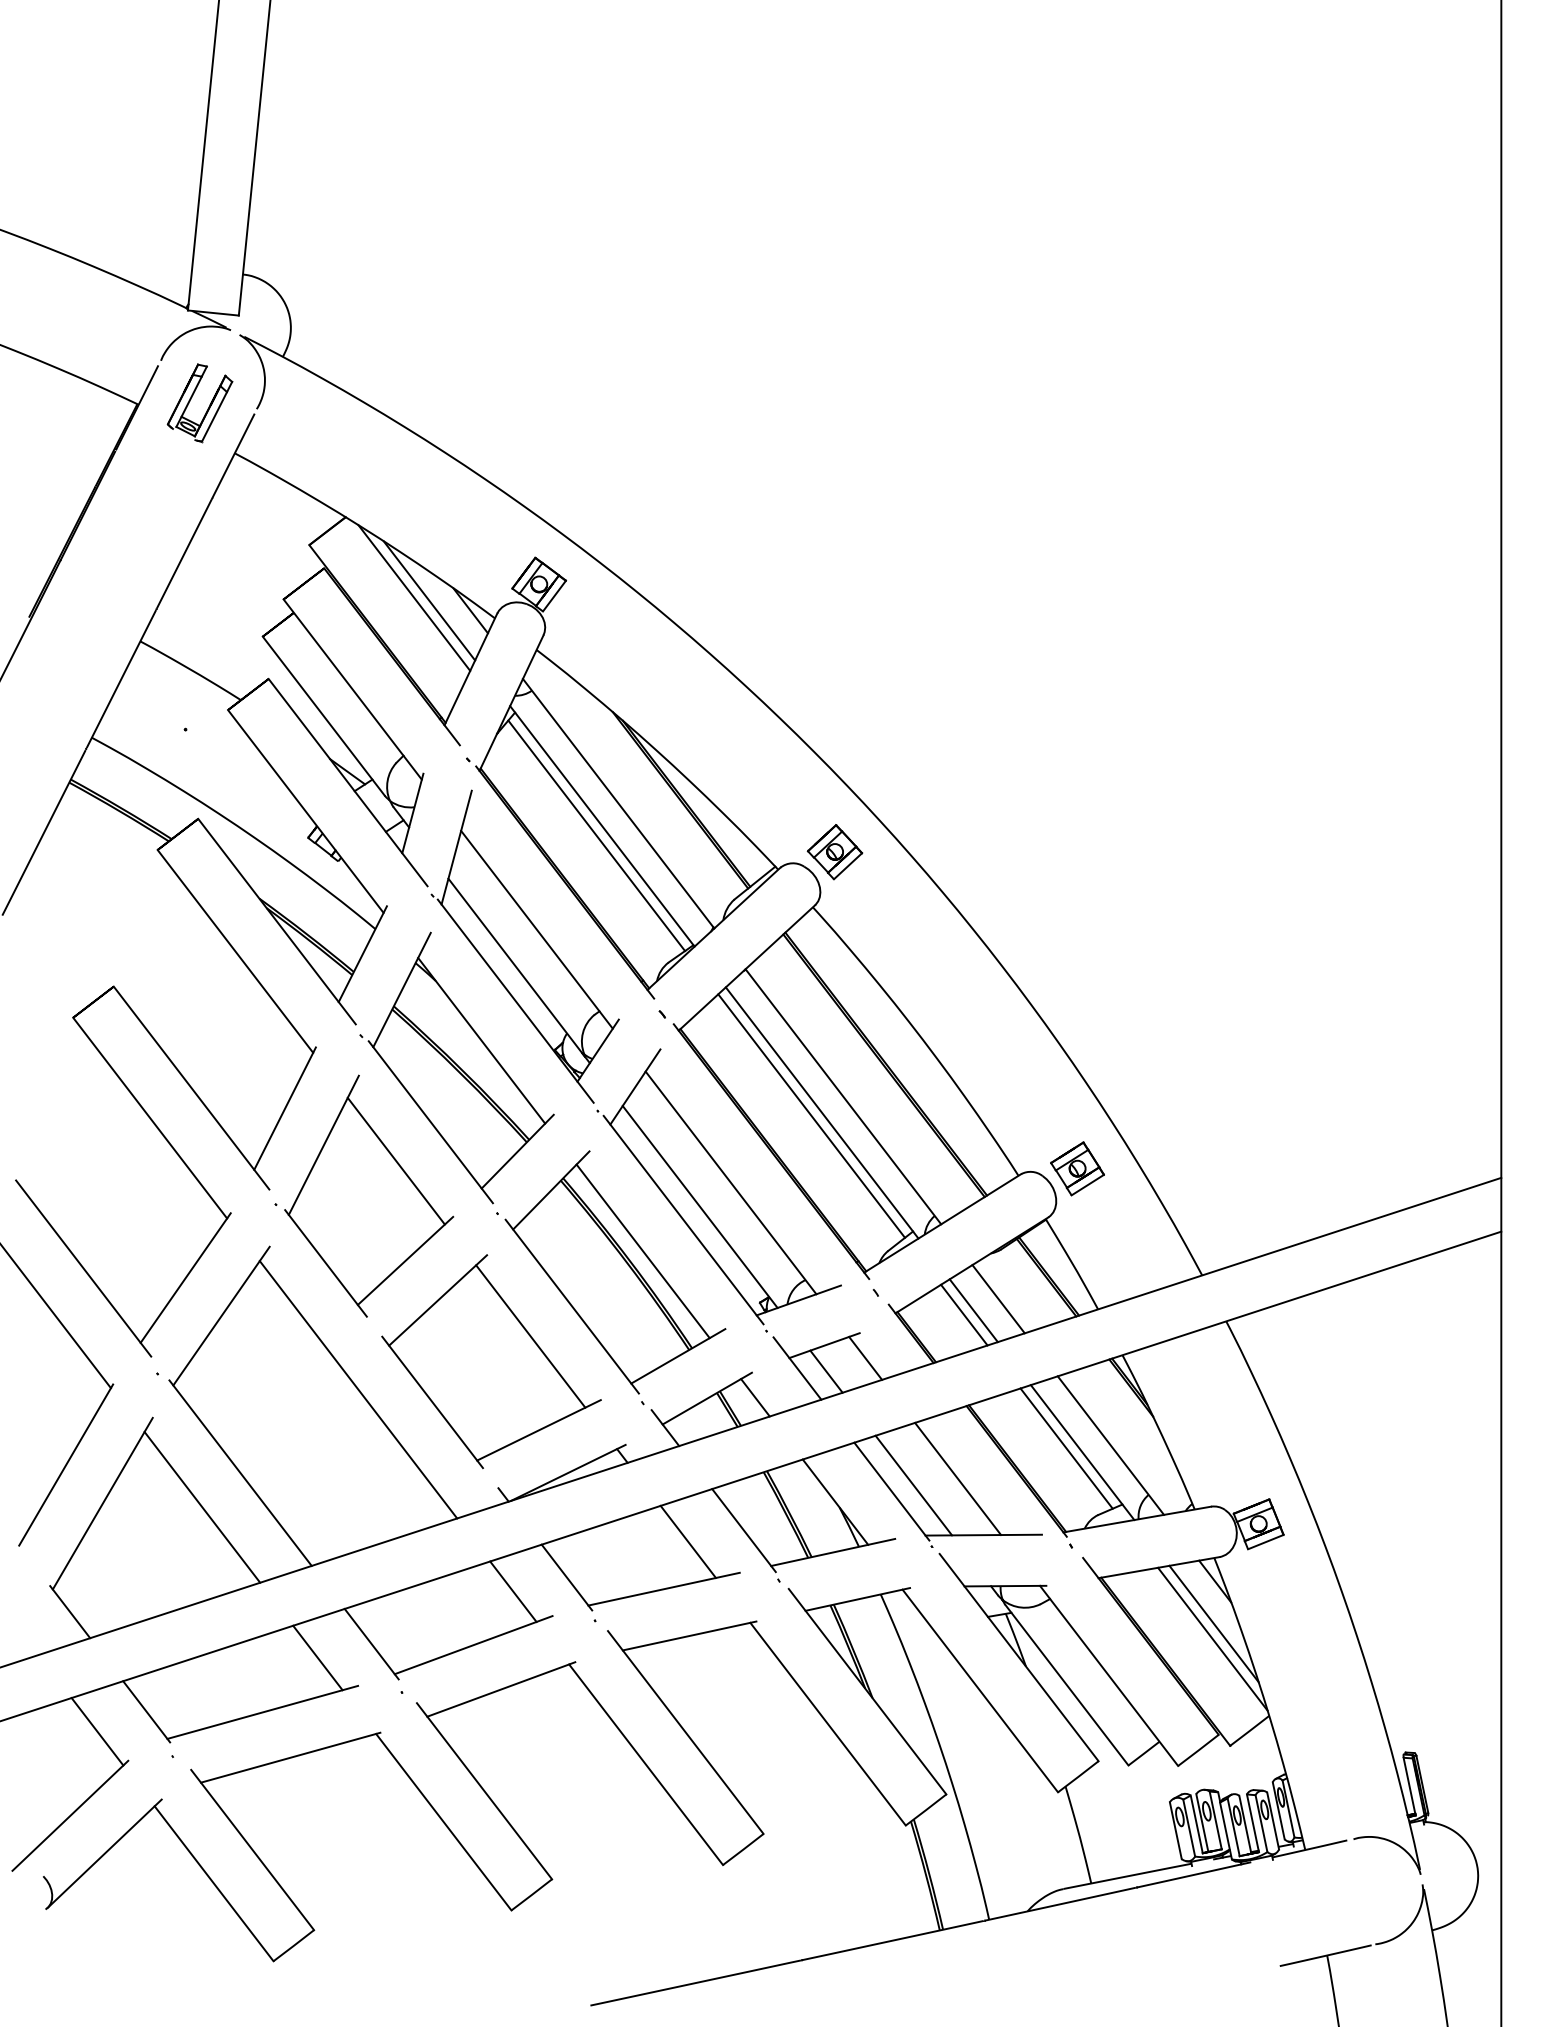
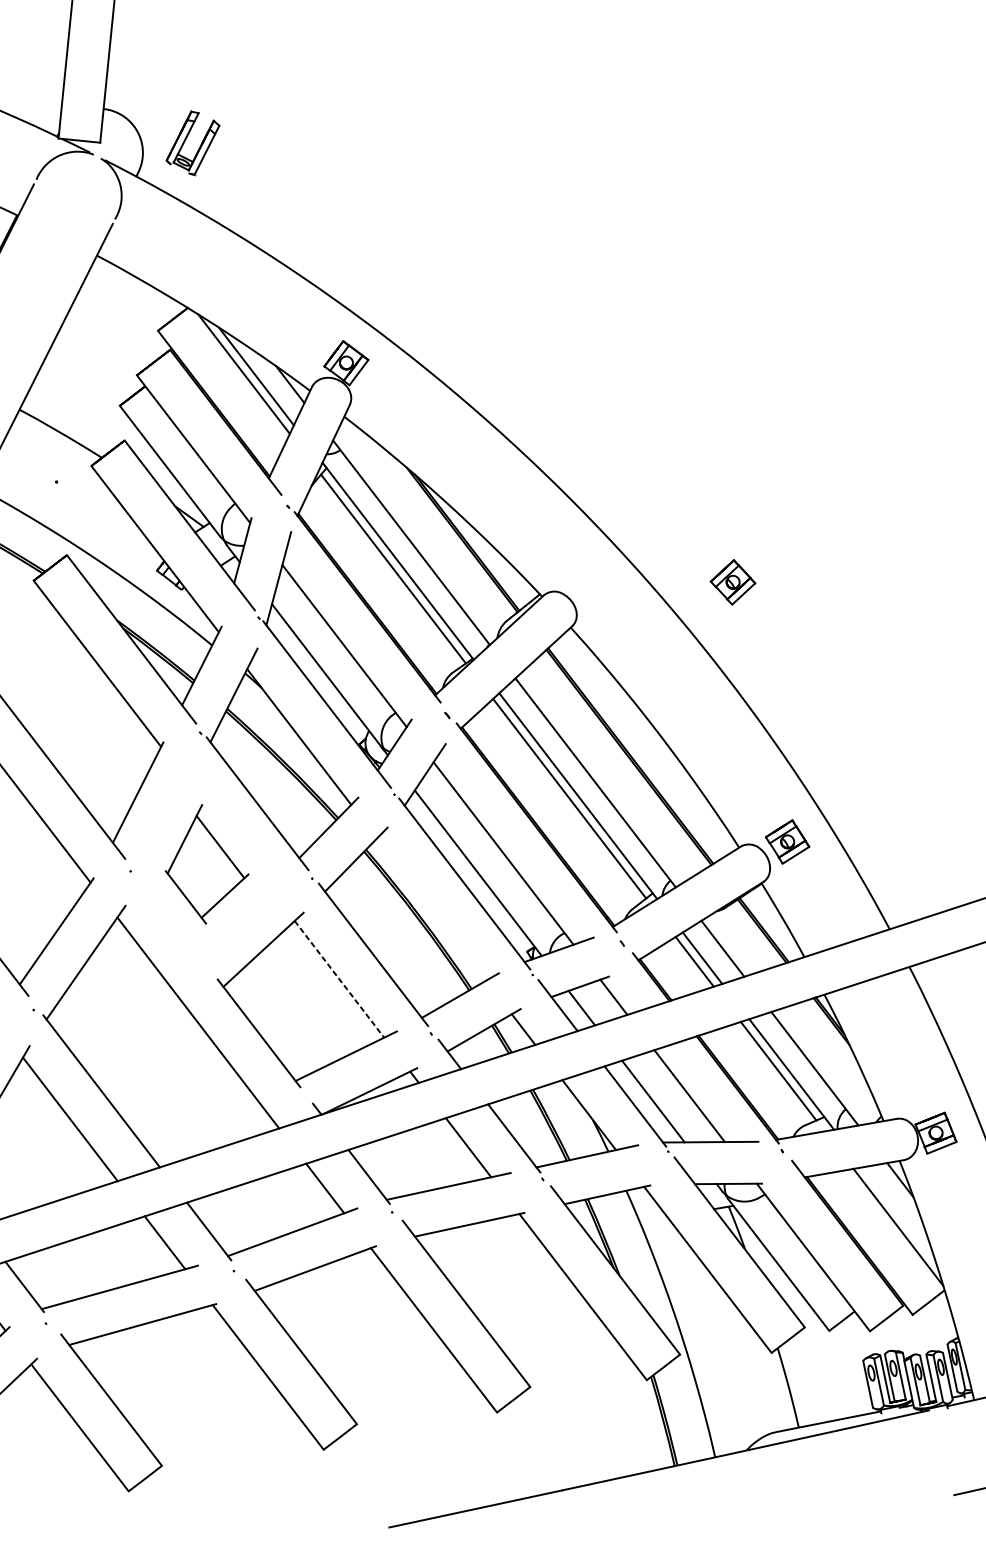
part: (191, 399) -> (186, 140), moved
part: (834, 852) -> (732, 582), moved
part: (369, 1195) -> (207, 863), size x0.6
line: (642, 1251) -> (431, 909), removed
line: (530, 1336) -> (339, 979), solid -> dashed
line: (1213, 1623) -> (898, 1214), removed

